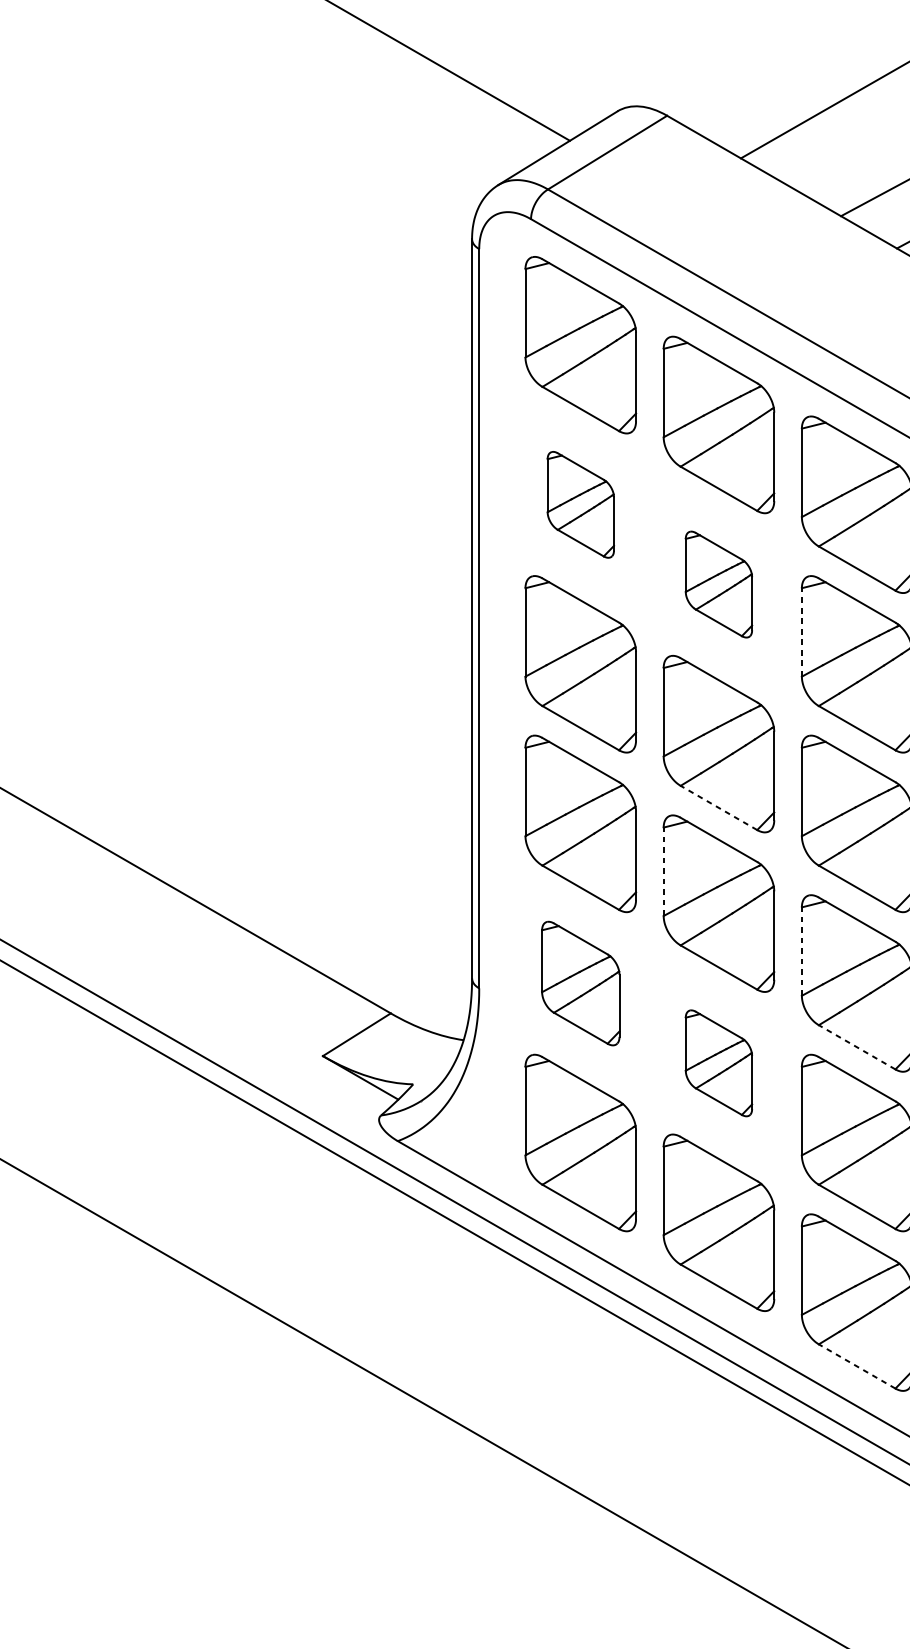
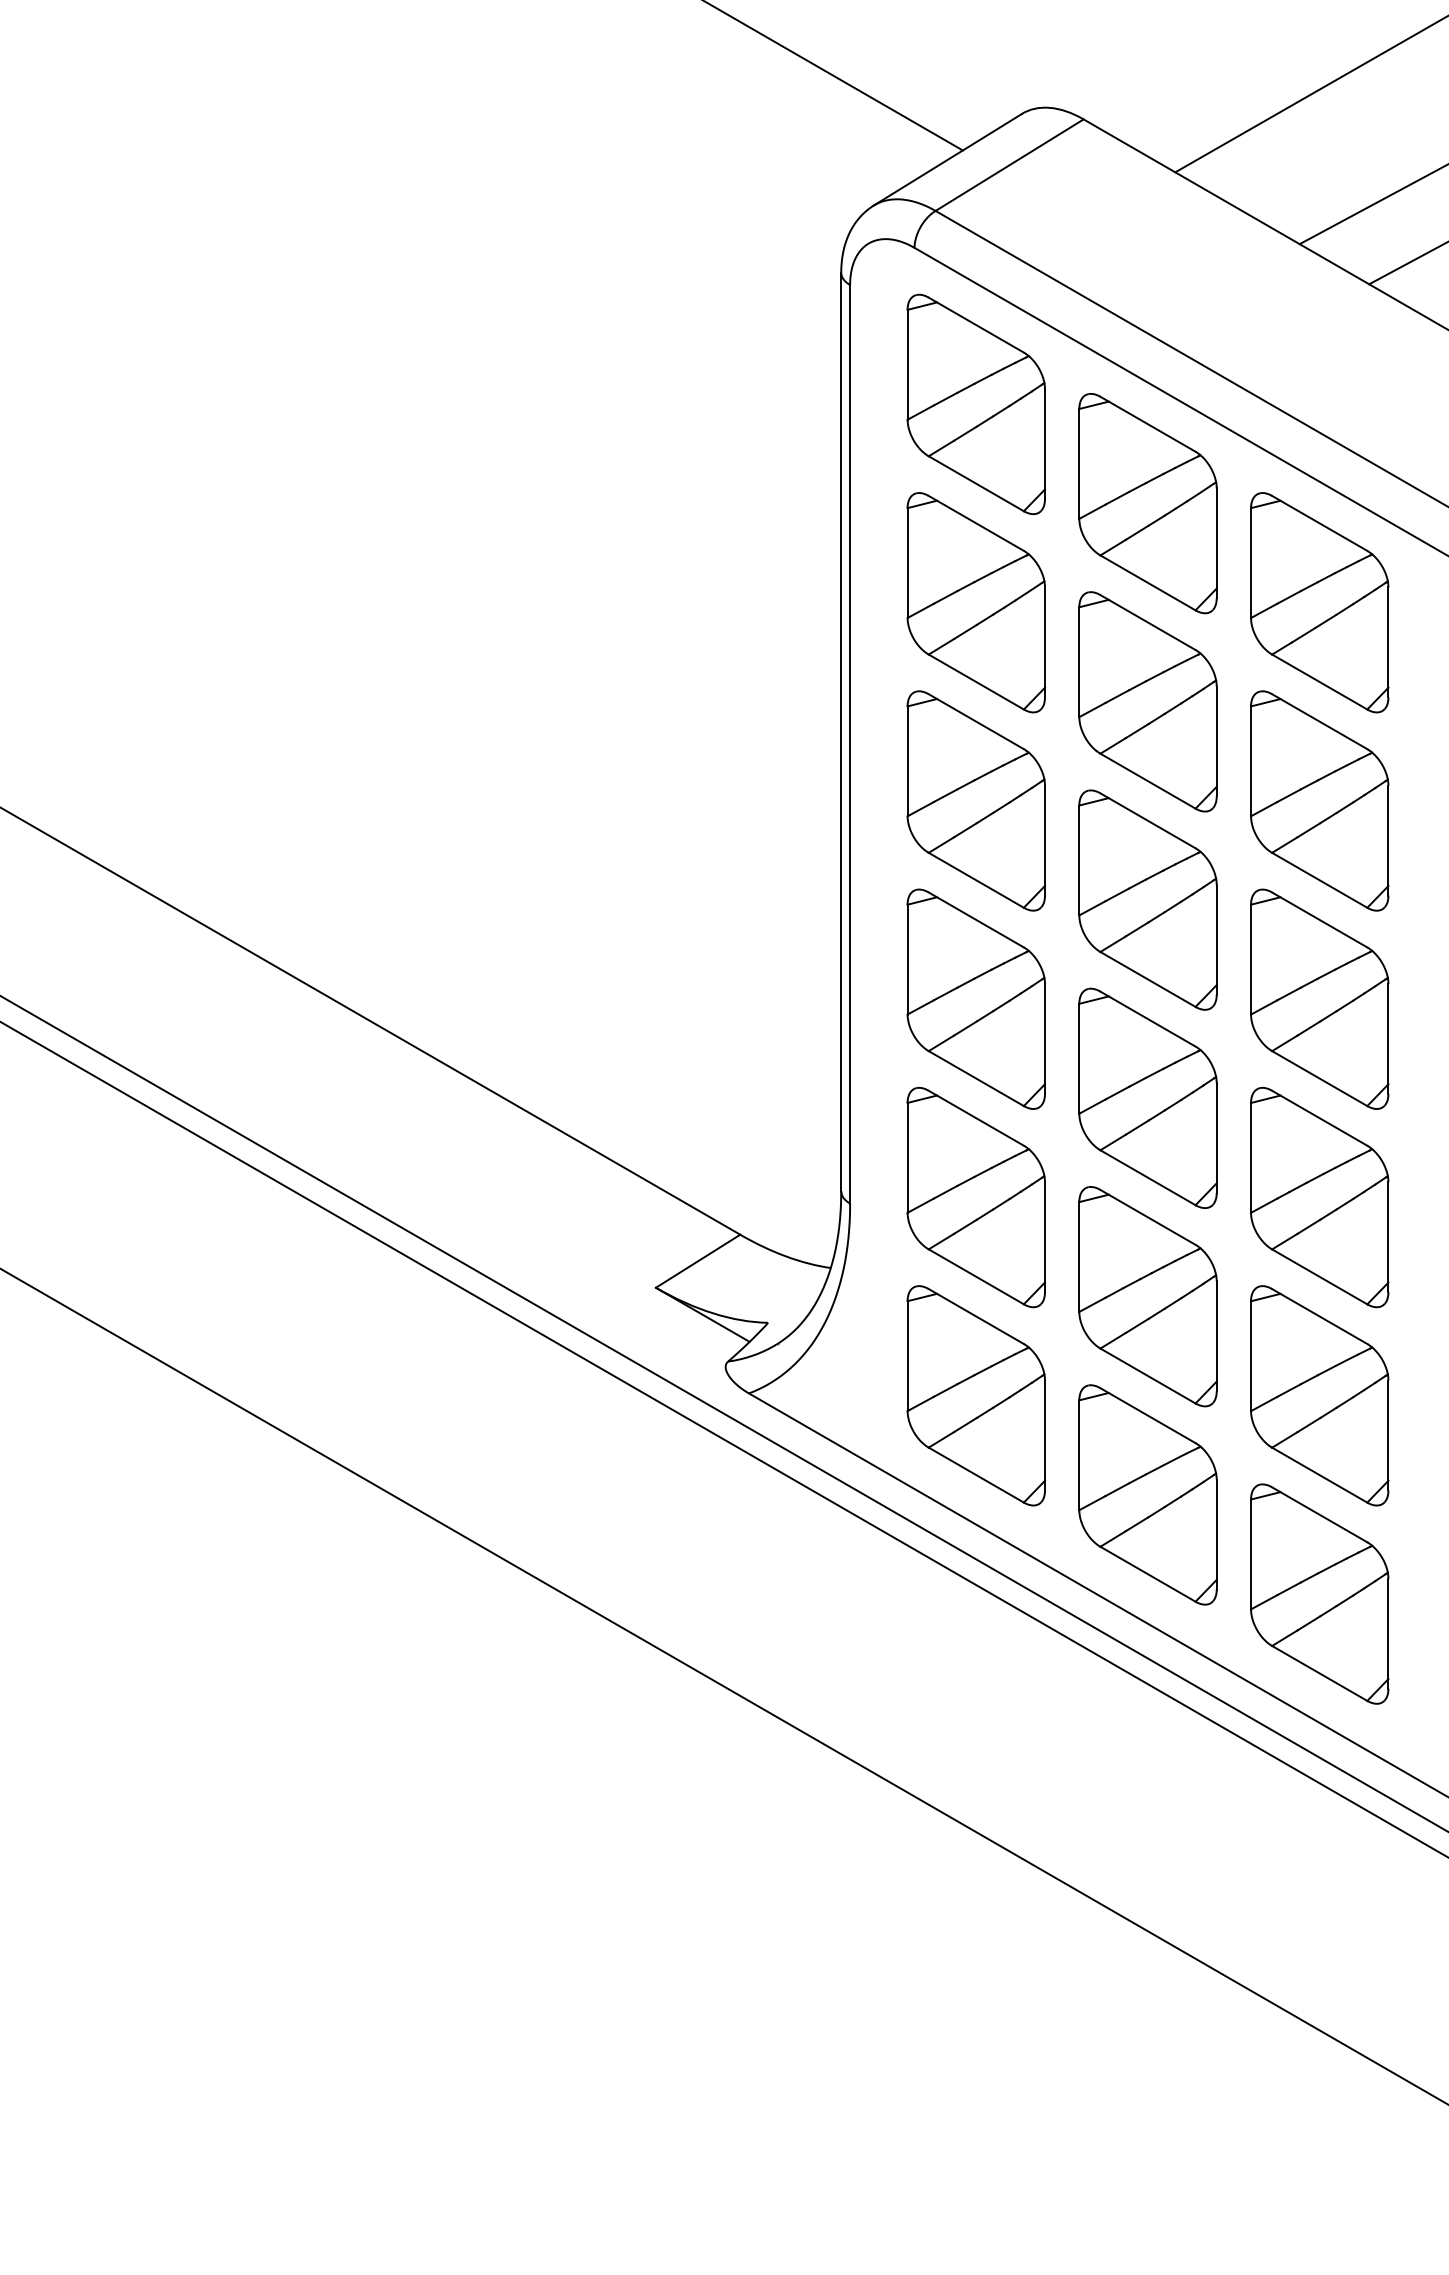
part: (580, 504) -> (976, 602), size x1.67
part: (718, 584) -> (1147, 701), size x1.67
line: (802, 632) -> (1251, 761), dashed -> solid
line: (719, 807) -> (1148, 979), dashed -> solid
line: (663, 871) -> (1079, 1058), dashed -> solid
line: (802, 951) -> (1251, 1157), dashed -> solid
part: (580, 983) -> (976, 1197), size x1.43
line: (856, 1047) -> (1319, 1276), dashed -> solid
part: (718, 1063) -> (1147, 1296), size x1.67
line: (856, 1366) -> (1319, 1673), dashed -> solid

